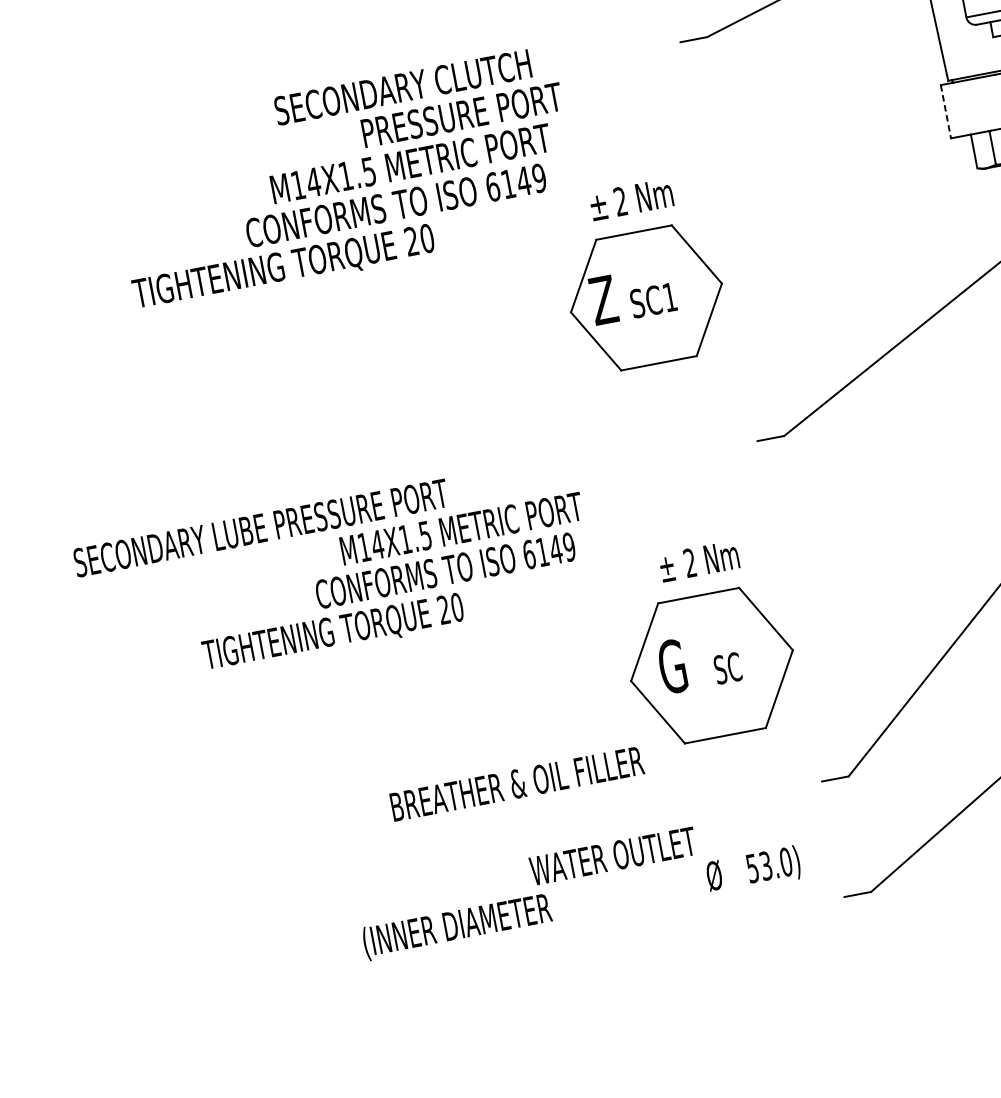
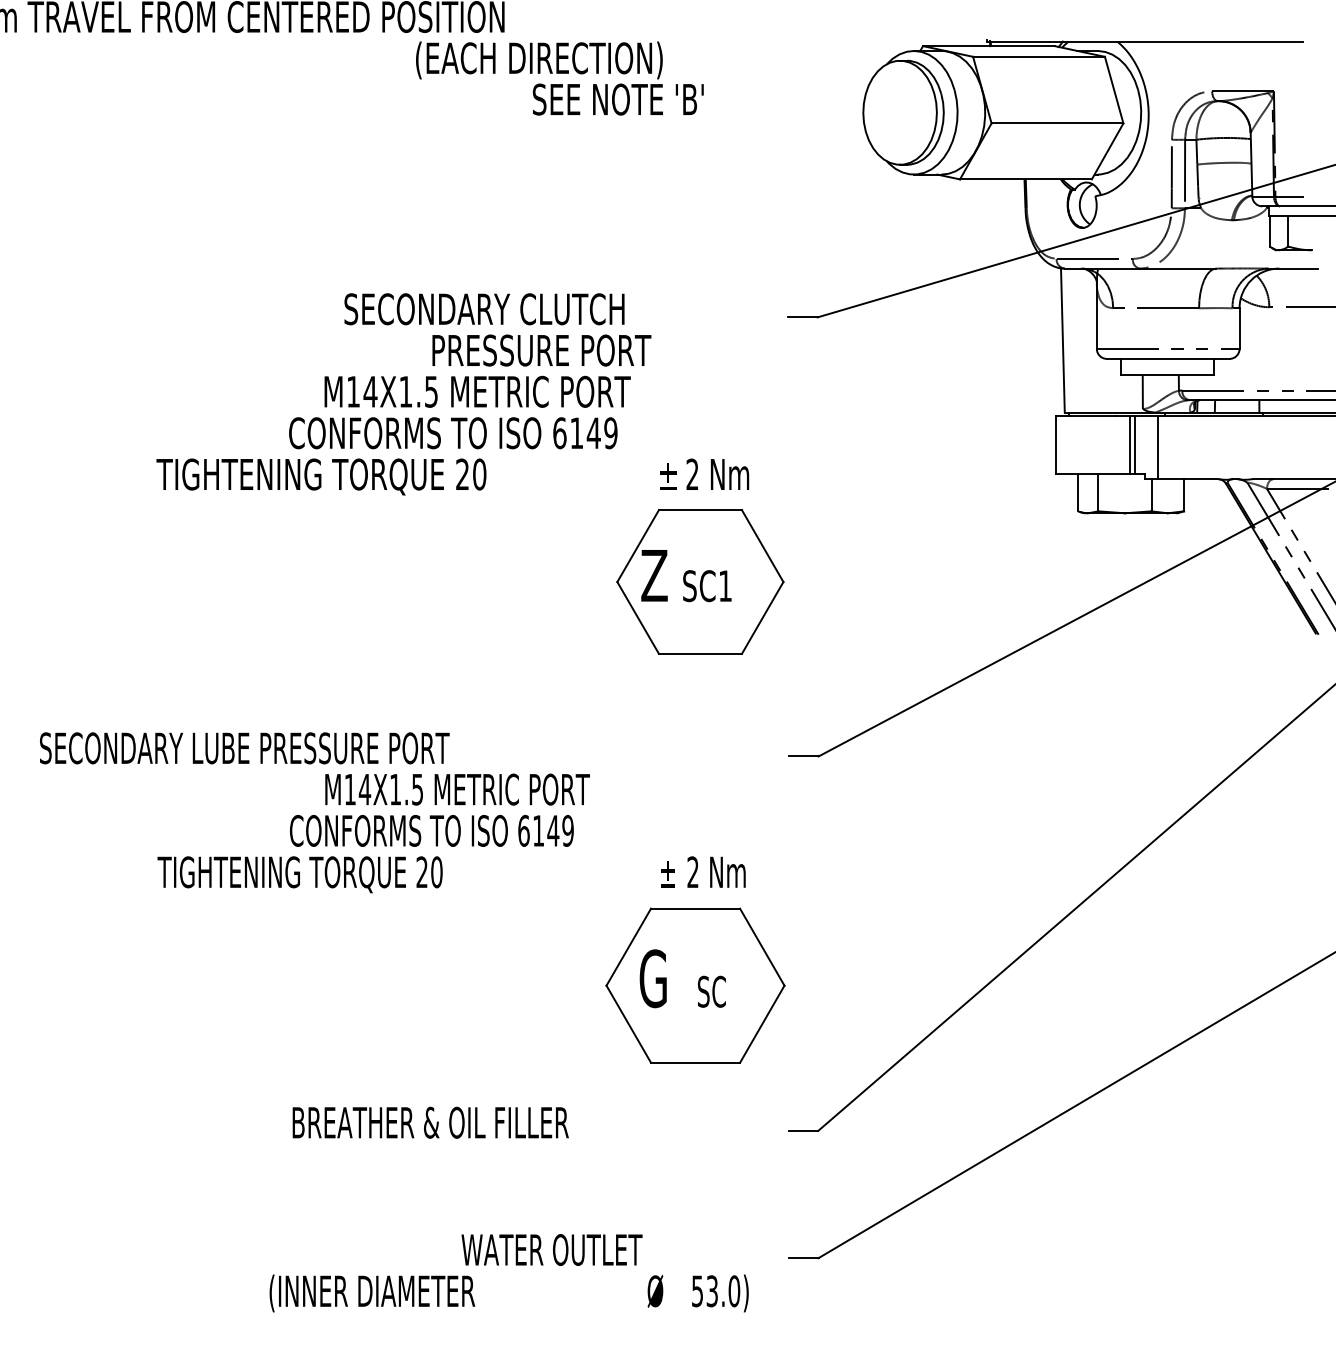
line: (946, 112) -> (1056, 445), dashed -> solid
text: (516, 783) -> (430, 1122), moved
text: (577, 885) -> (508, 1273), moved

